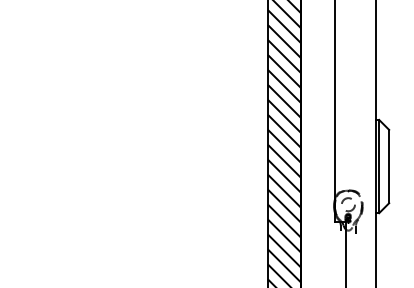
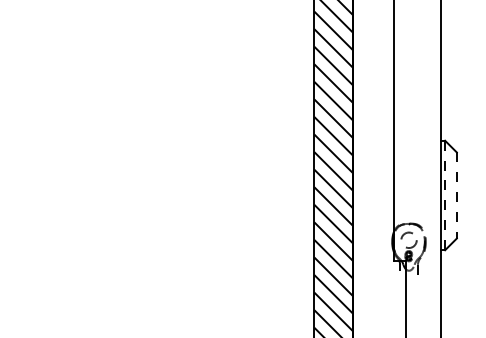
line: (379, 166) -> (445, 195), solid -> dashed
line: (388, 166) -> (456, 195), solid -> dashed

